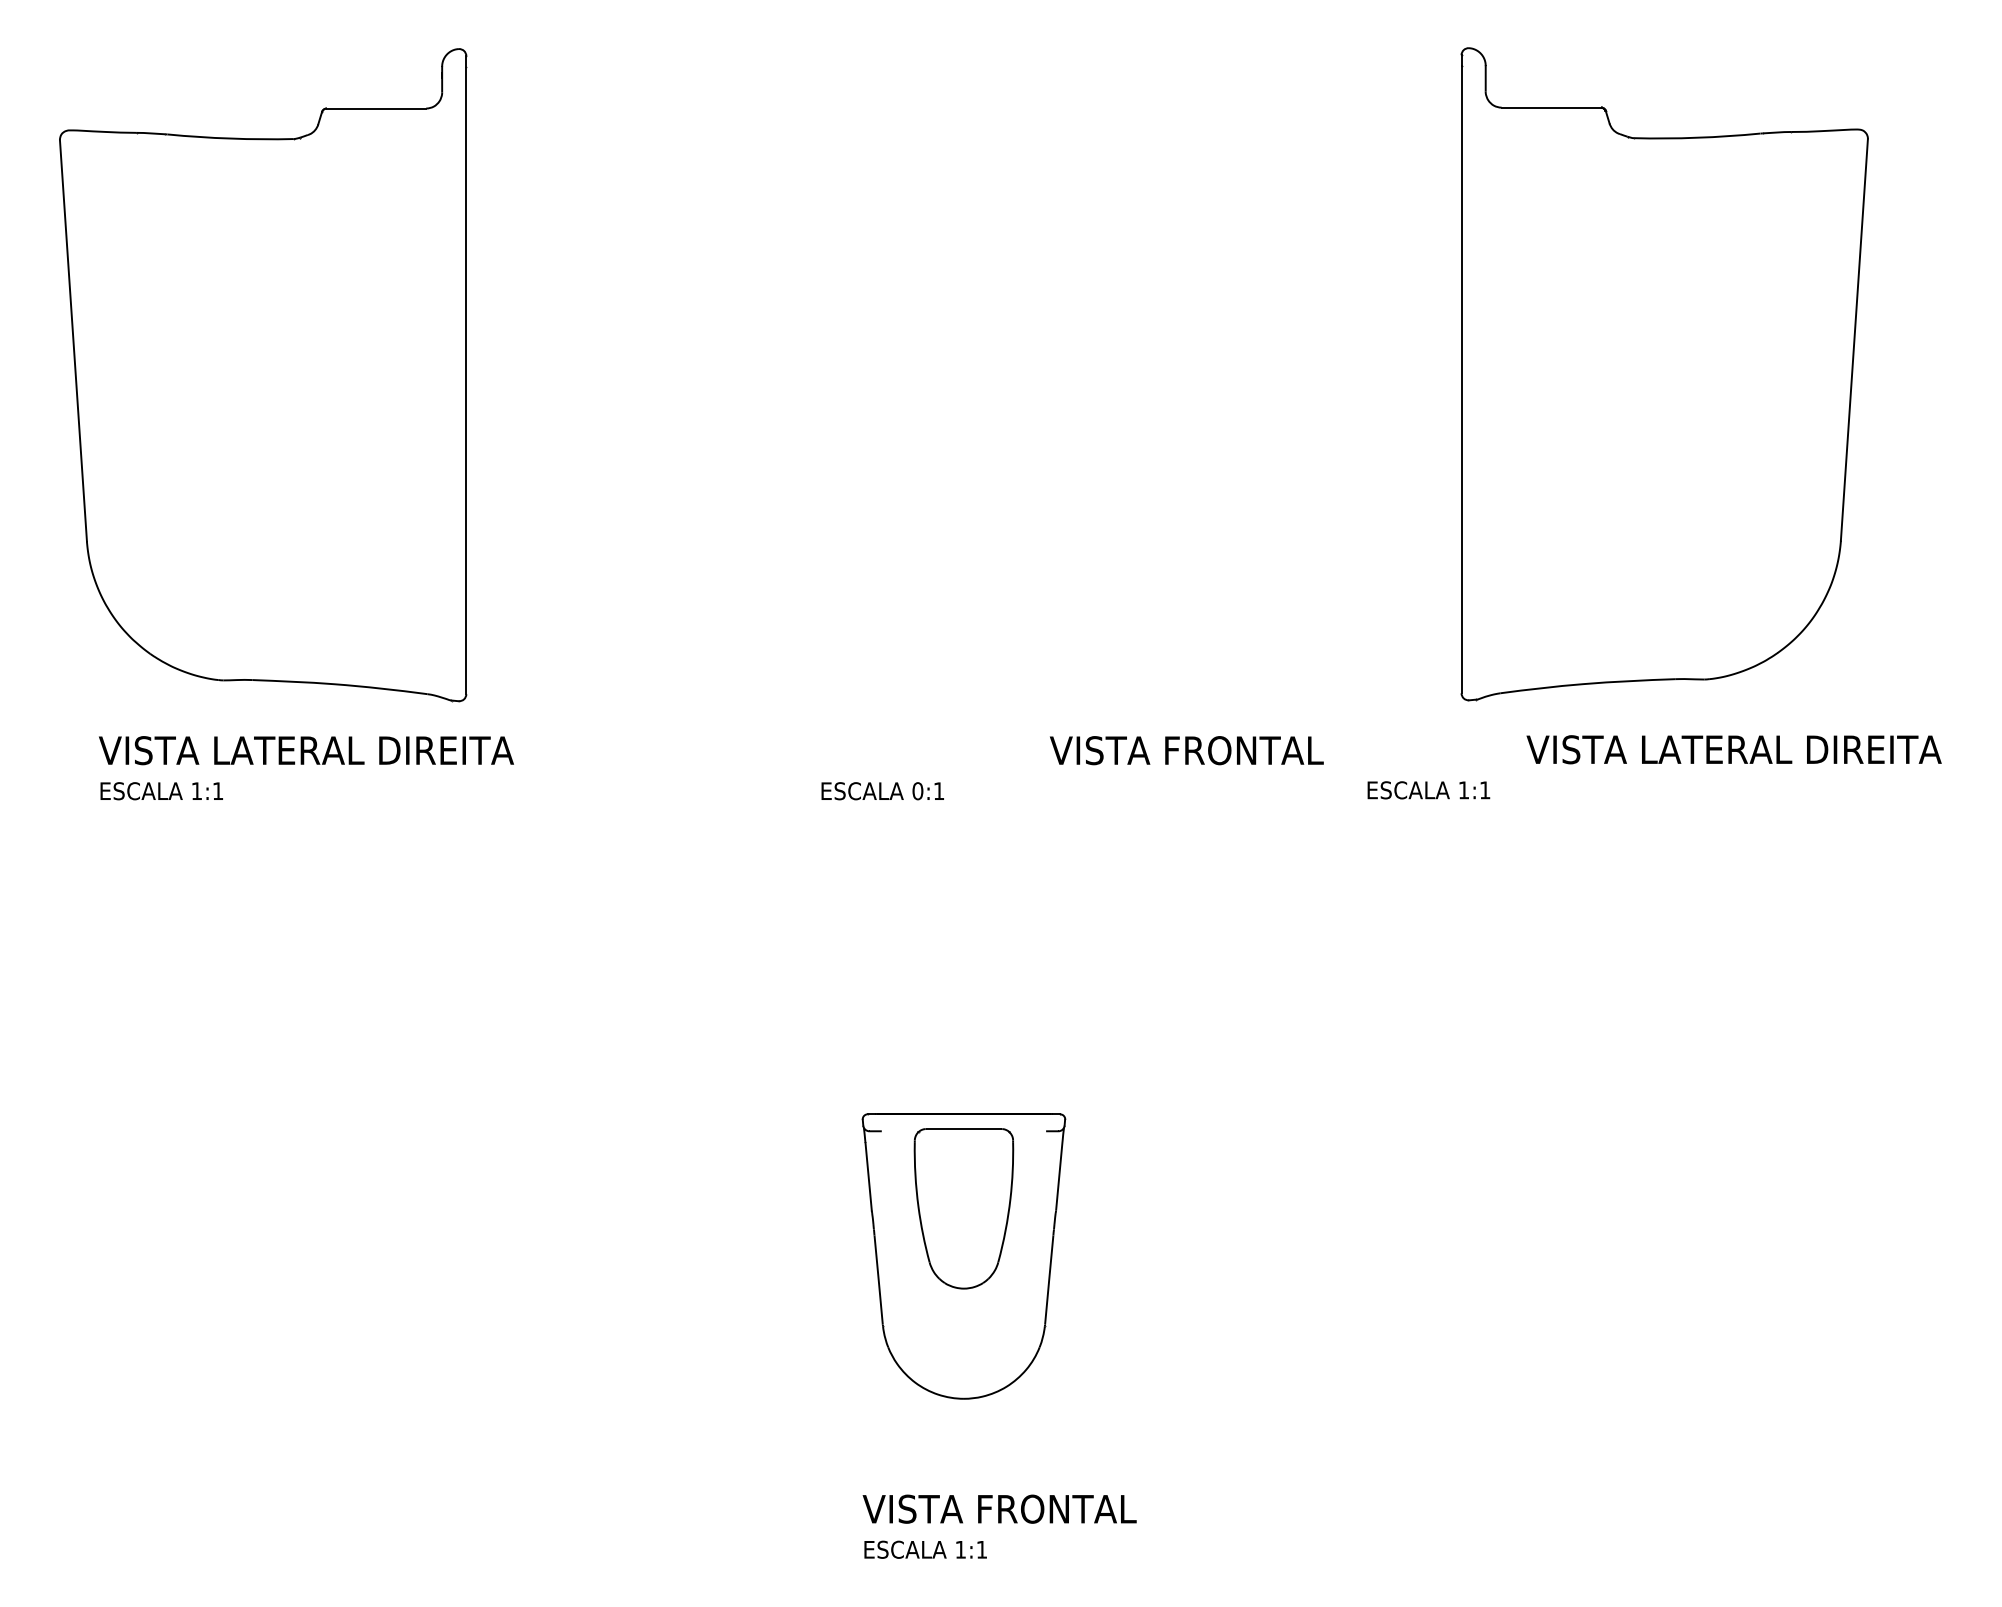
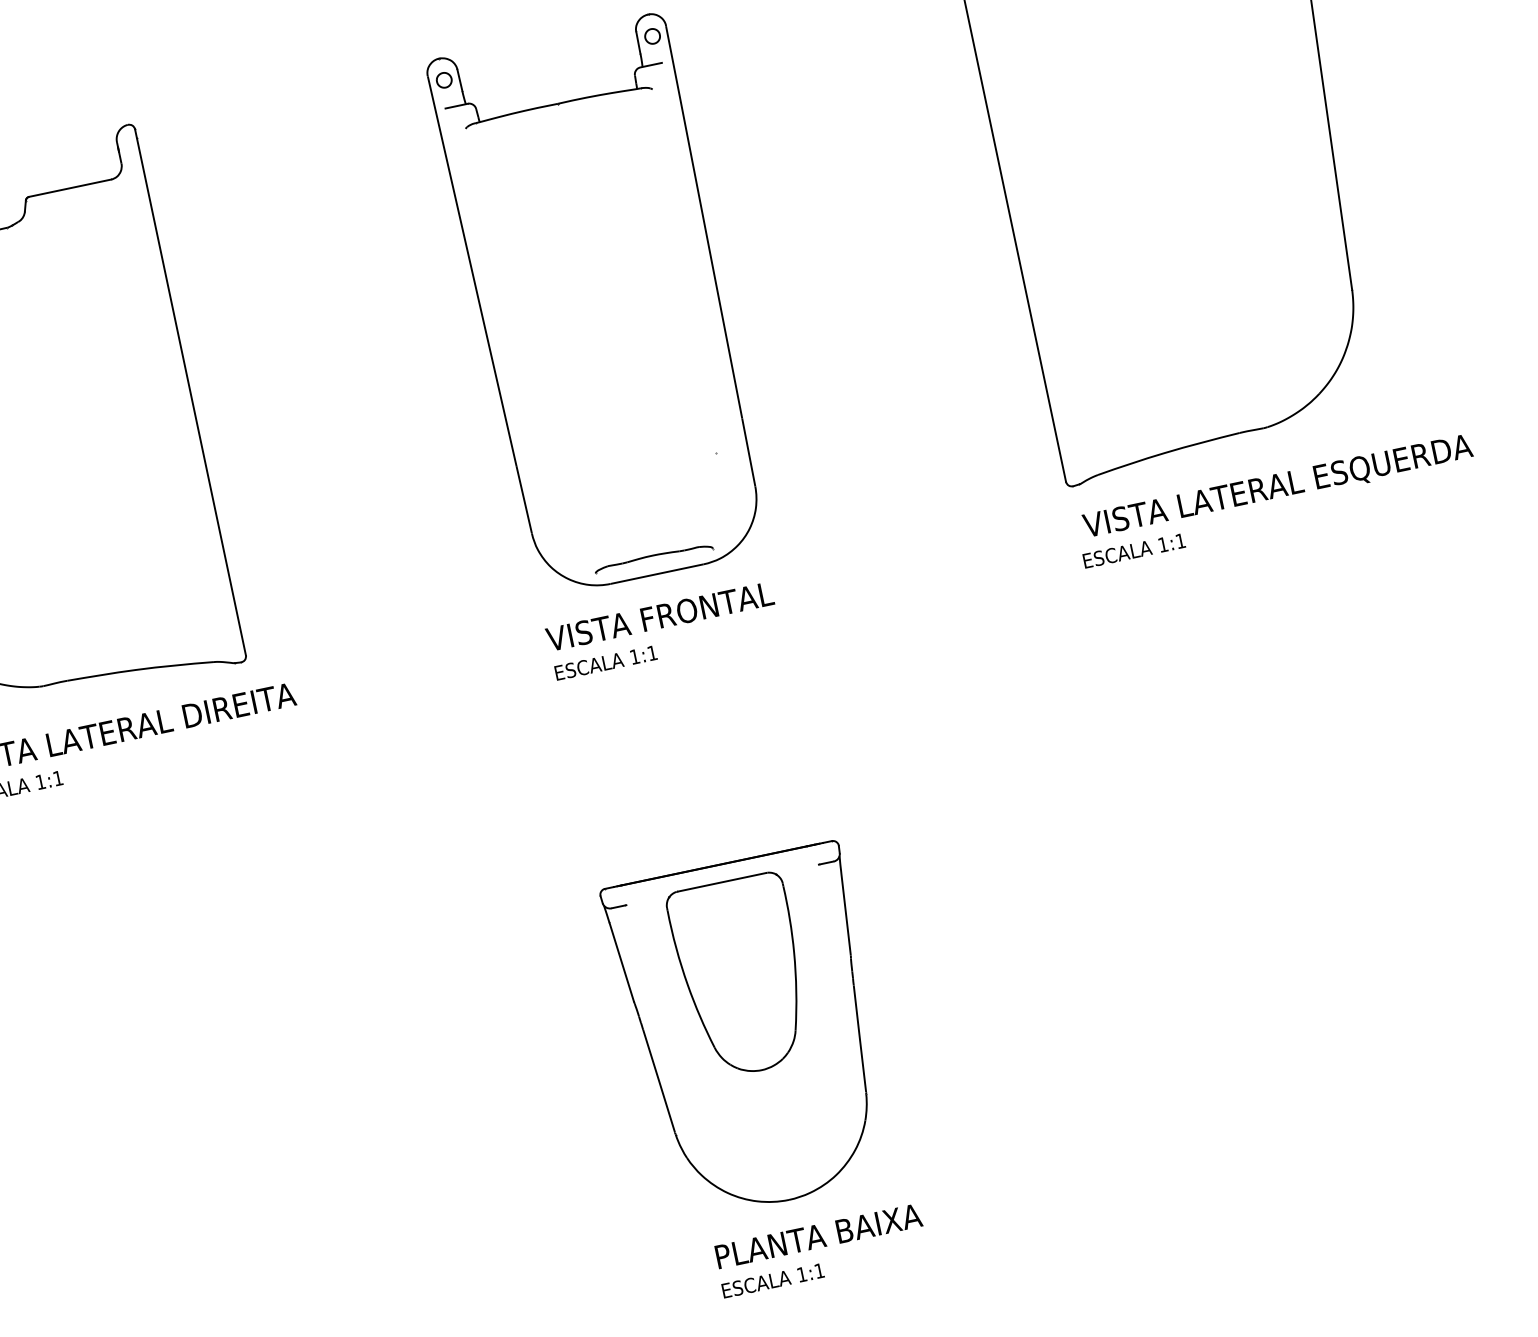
part: (963, 374) -> (600, 305), added
text: (1186, 750) -> (659, 616), moved
text: (1694, 751) -> (1268, 489), VISTA LATERAL DIREITA -> VISTA LATERAL ESQUERDA
text: (1428, 790) -> (1133, 551), moved
text: (917, 791) -> (634, 657), 0:1 -> 1:1
part: (963, 1256) -> (753, 1032), size x1.43
text: (999, 1508) -> (826, 1233), VISTA FRONTAL -> PLANTA BAIXA

